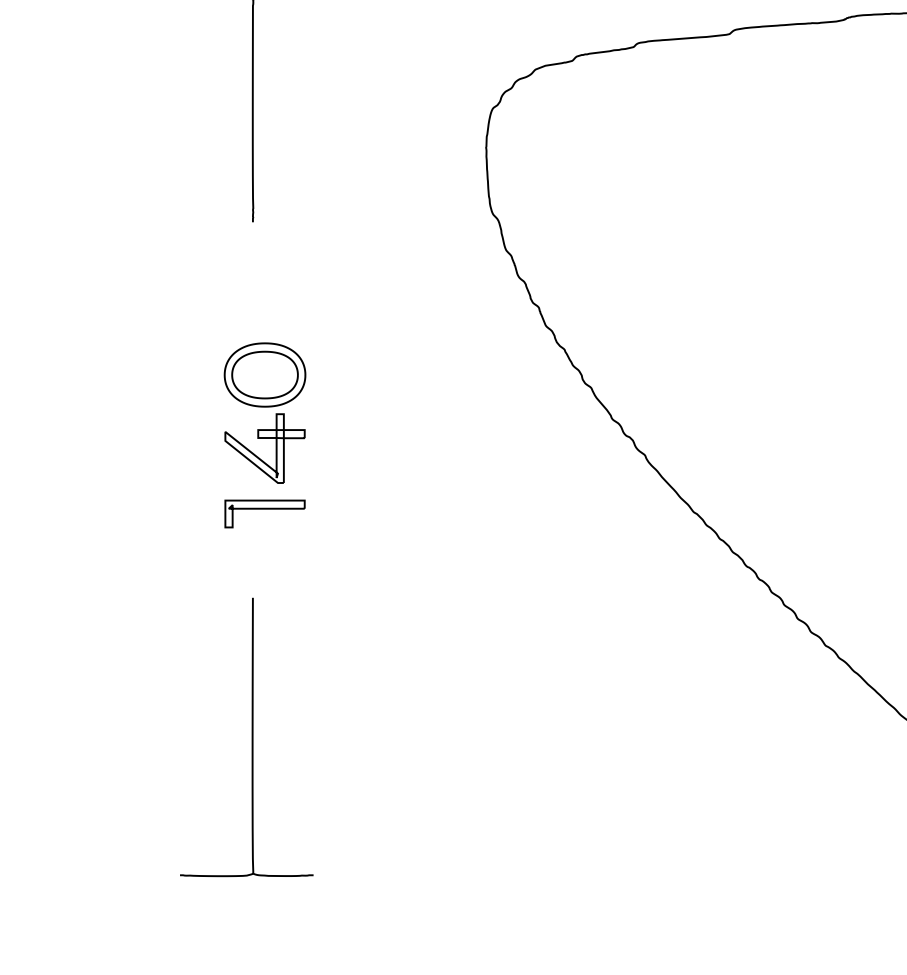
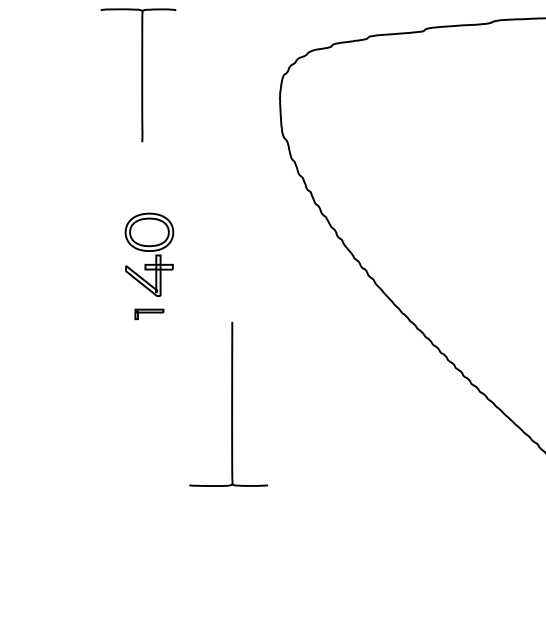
part: (265, 514) -> (149, 314), size x0.6
part: (246, 736) -> (228, 403), moved

